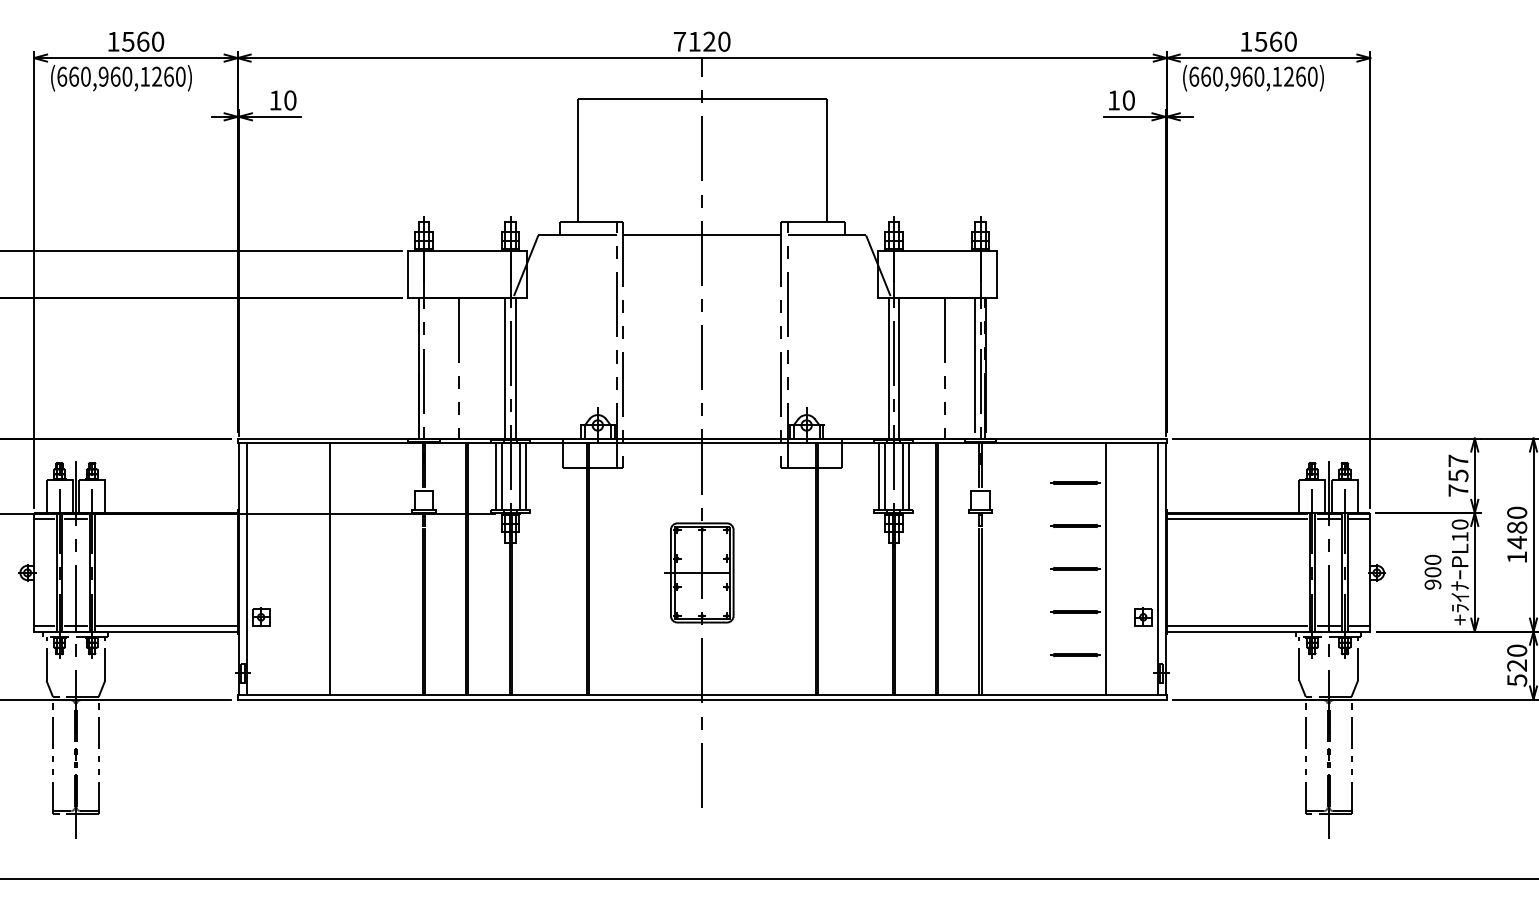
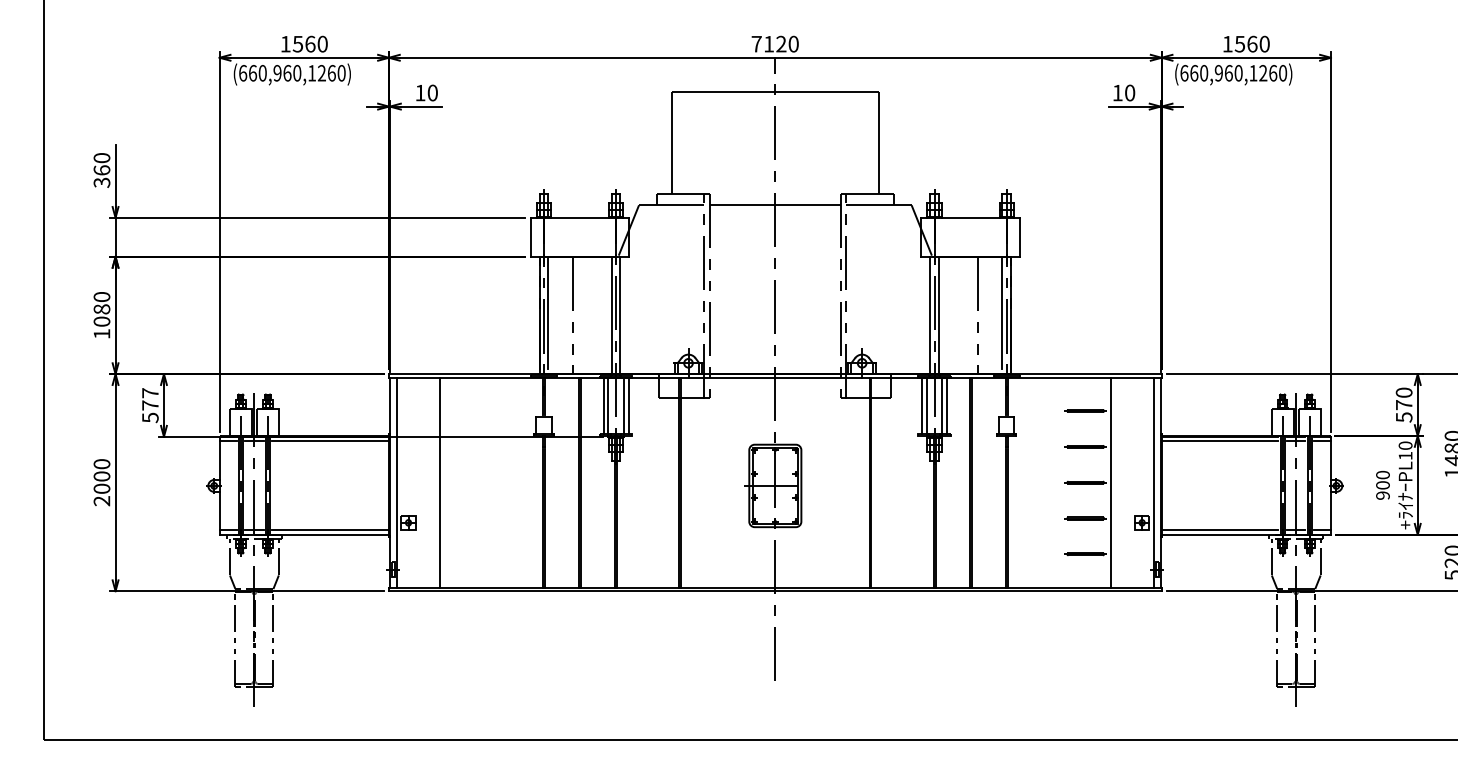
line: (429, 364) -> (548, 312), added
text: (1457, 475) -> (1403, 404), 757 -> 570
line: (167, 519) -> (330, 441), added
line: (330, 568) -> (440, 482), moved

